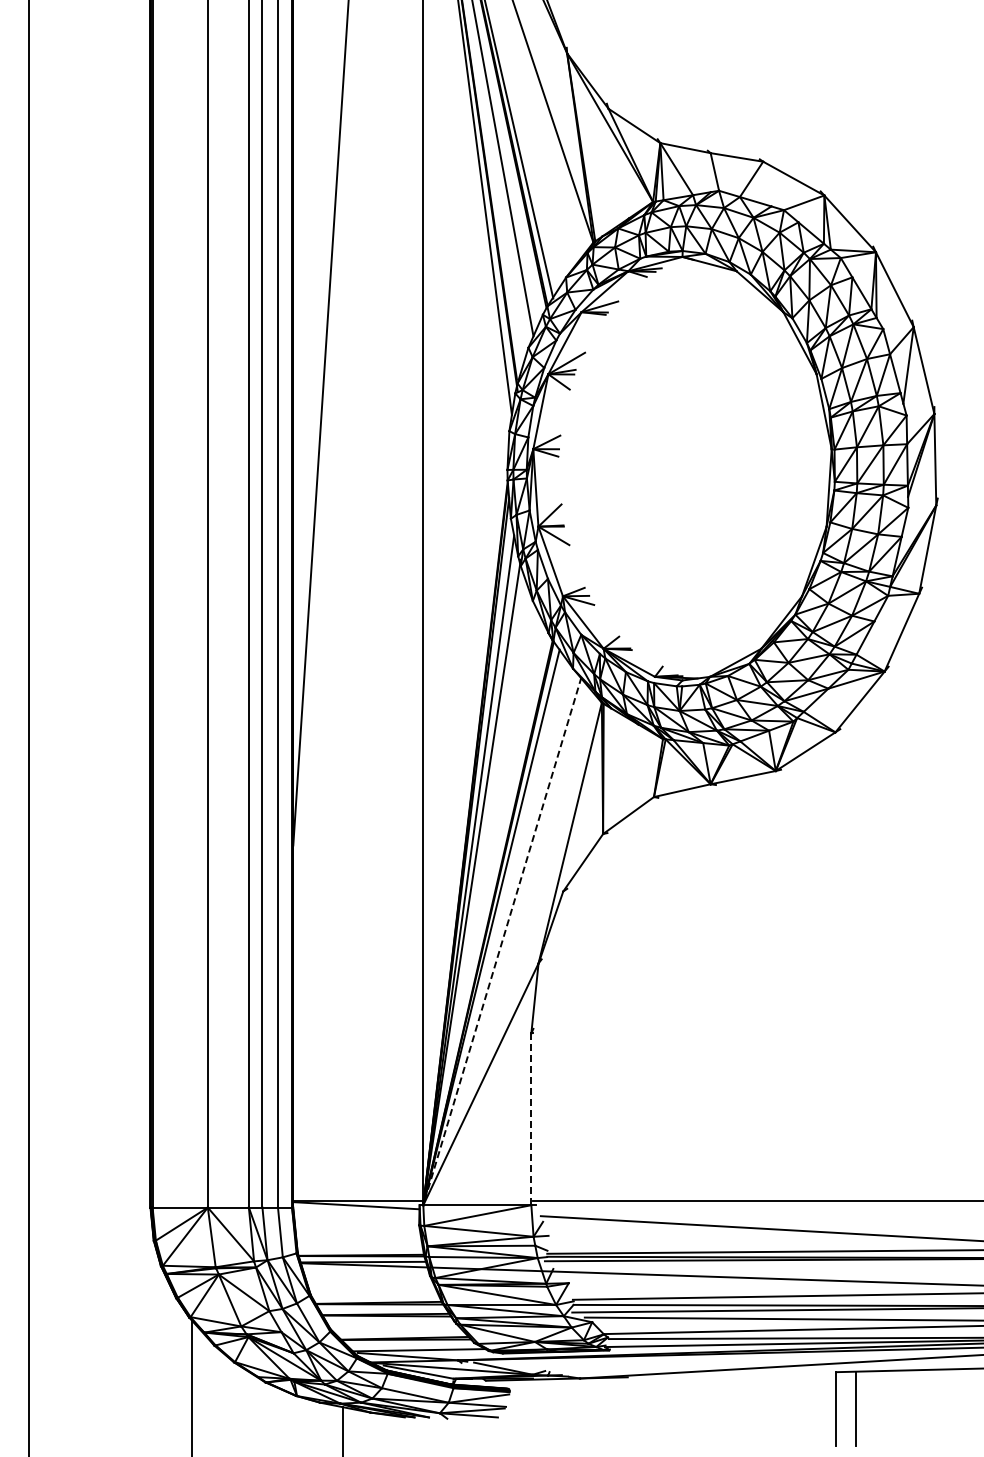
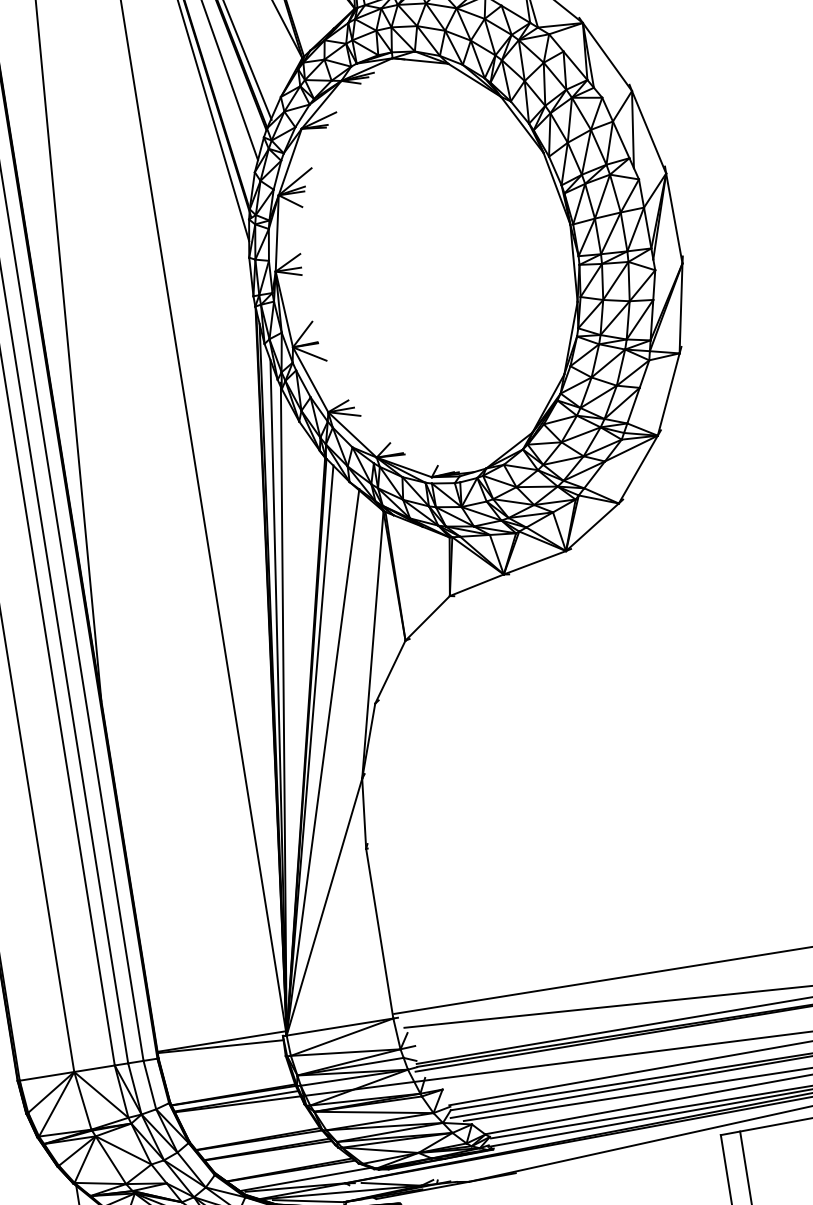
line: (502, 941) -> (323, 762), dashed -> solid
line: (531, 1119) -> (379, 933), dashed -> solid

